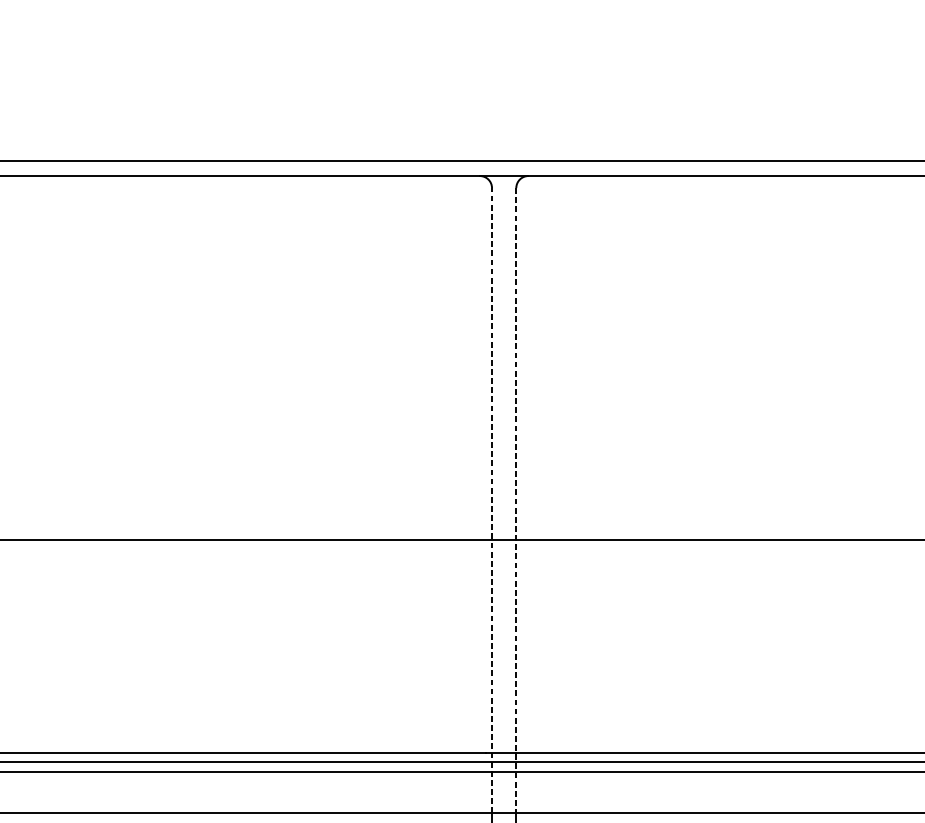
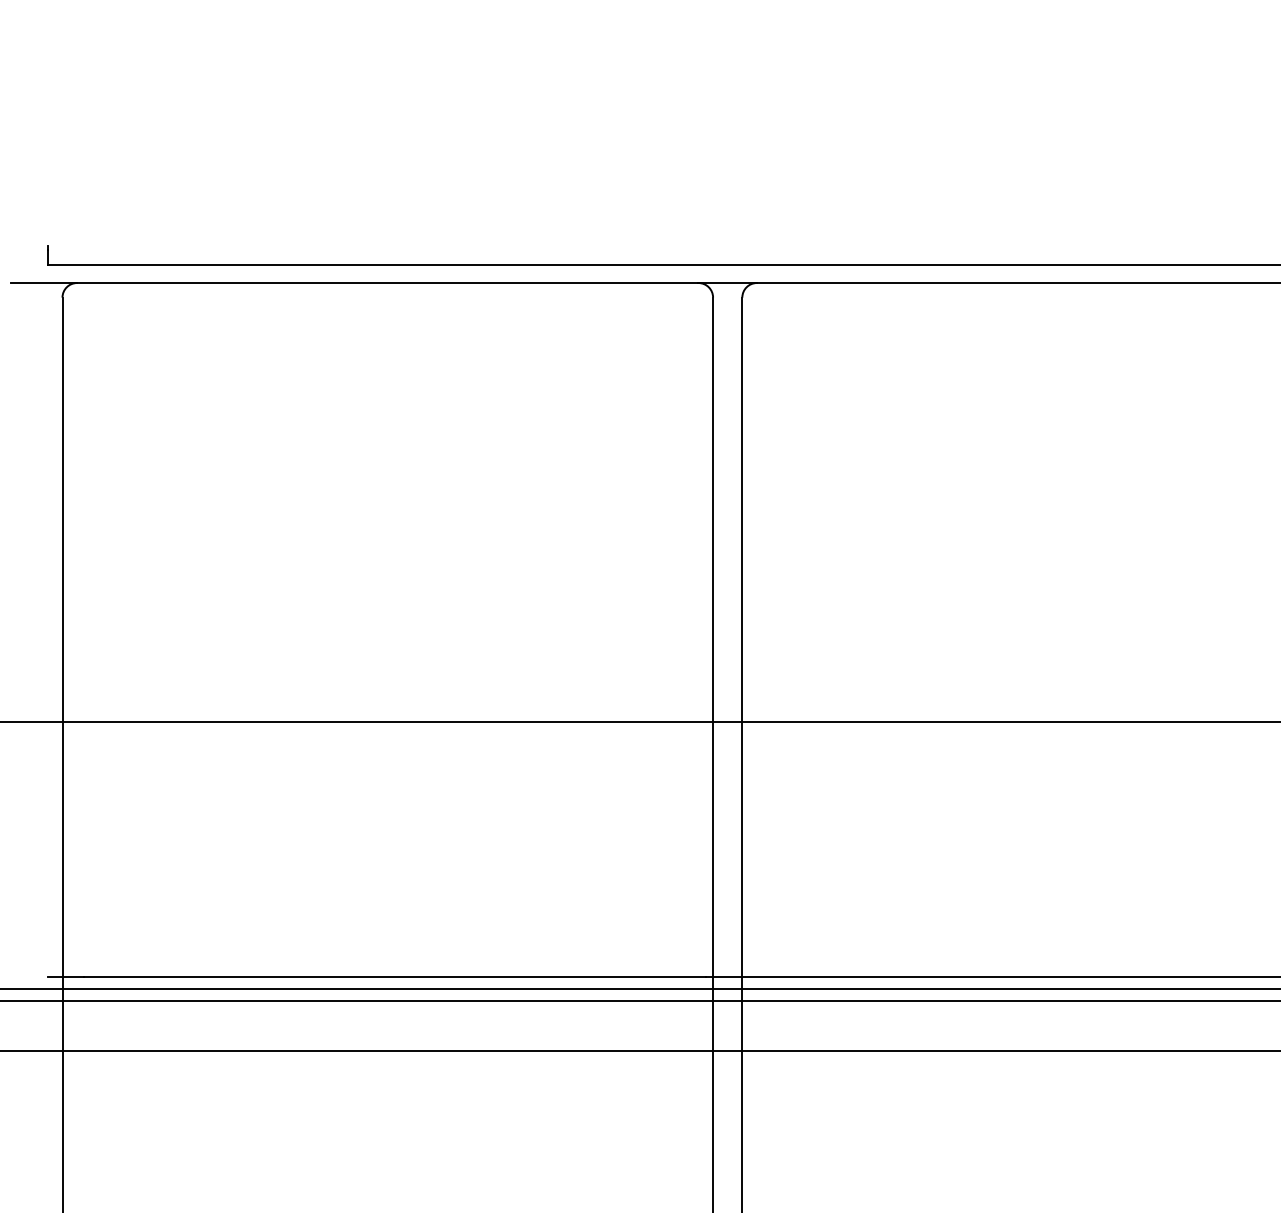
line: (492, 500) -> (713, 673), dashed -> solid
line: (516, 501) -> (742, 674), dashed -> solid

